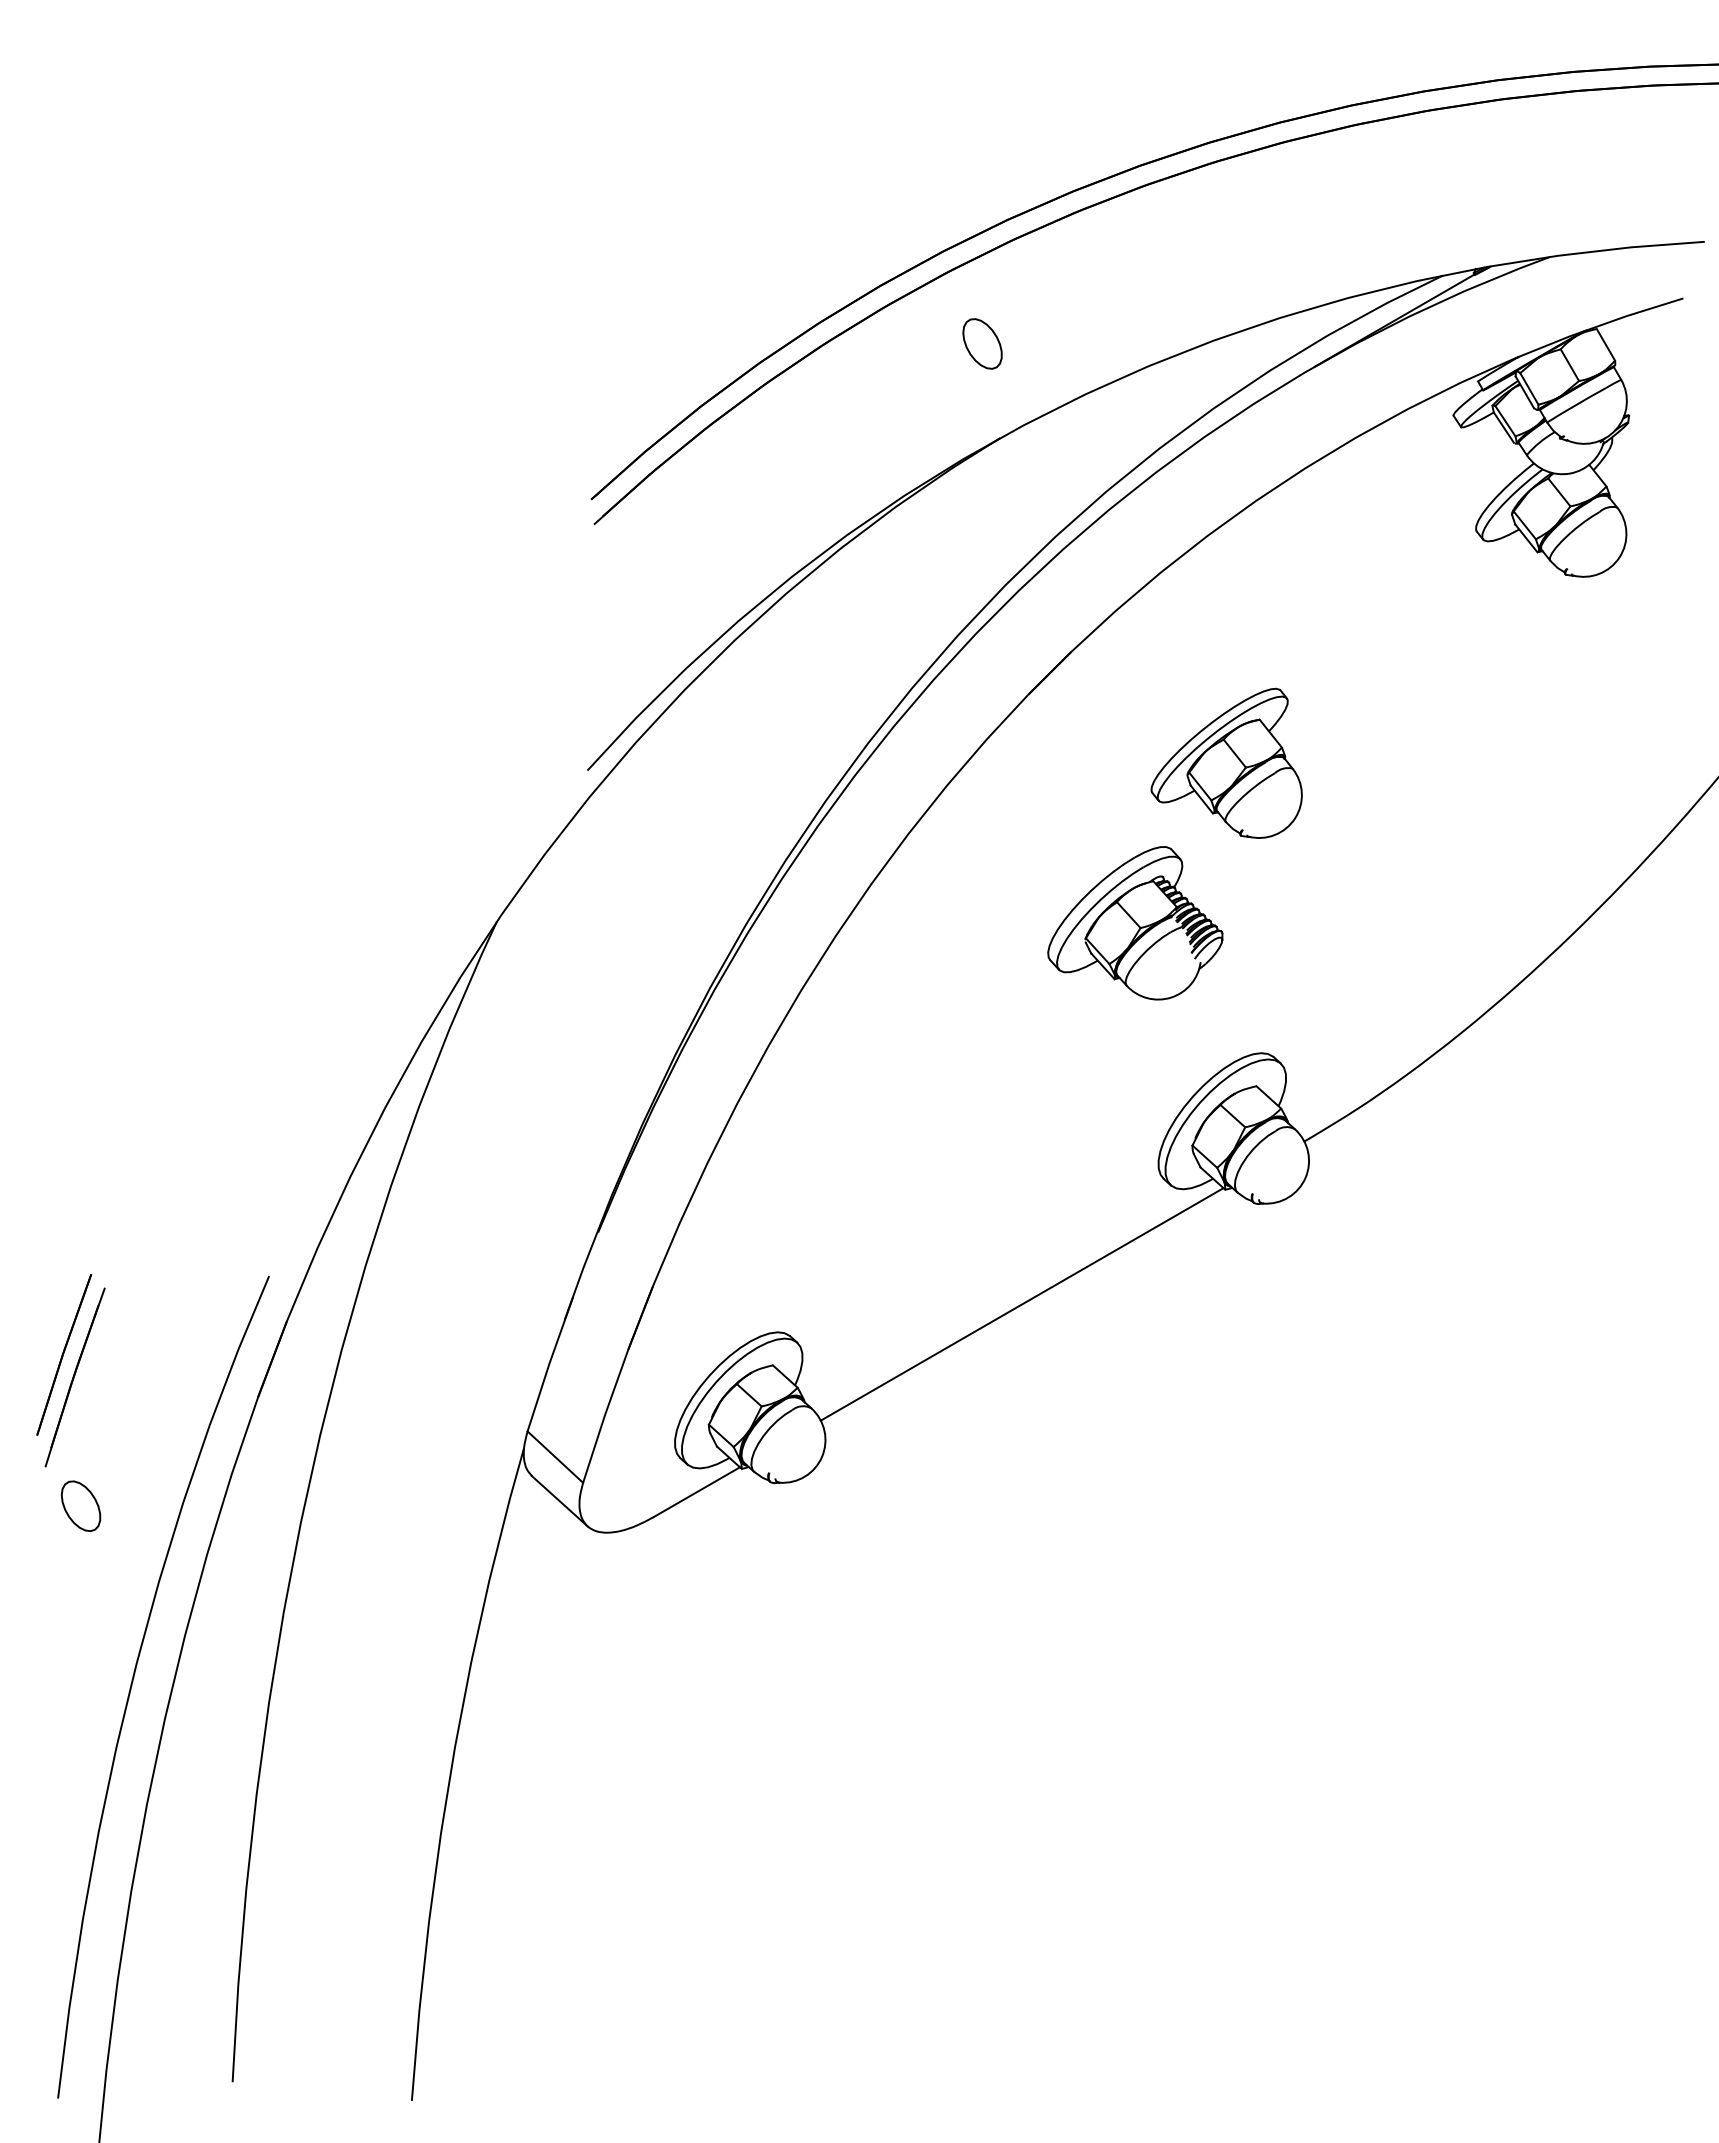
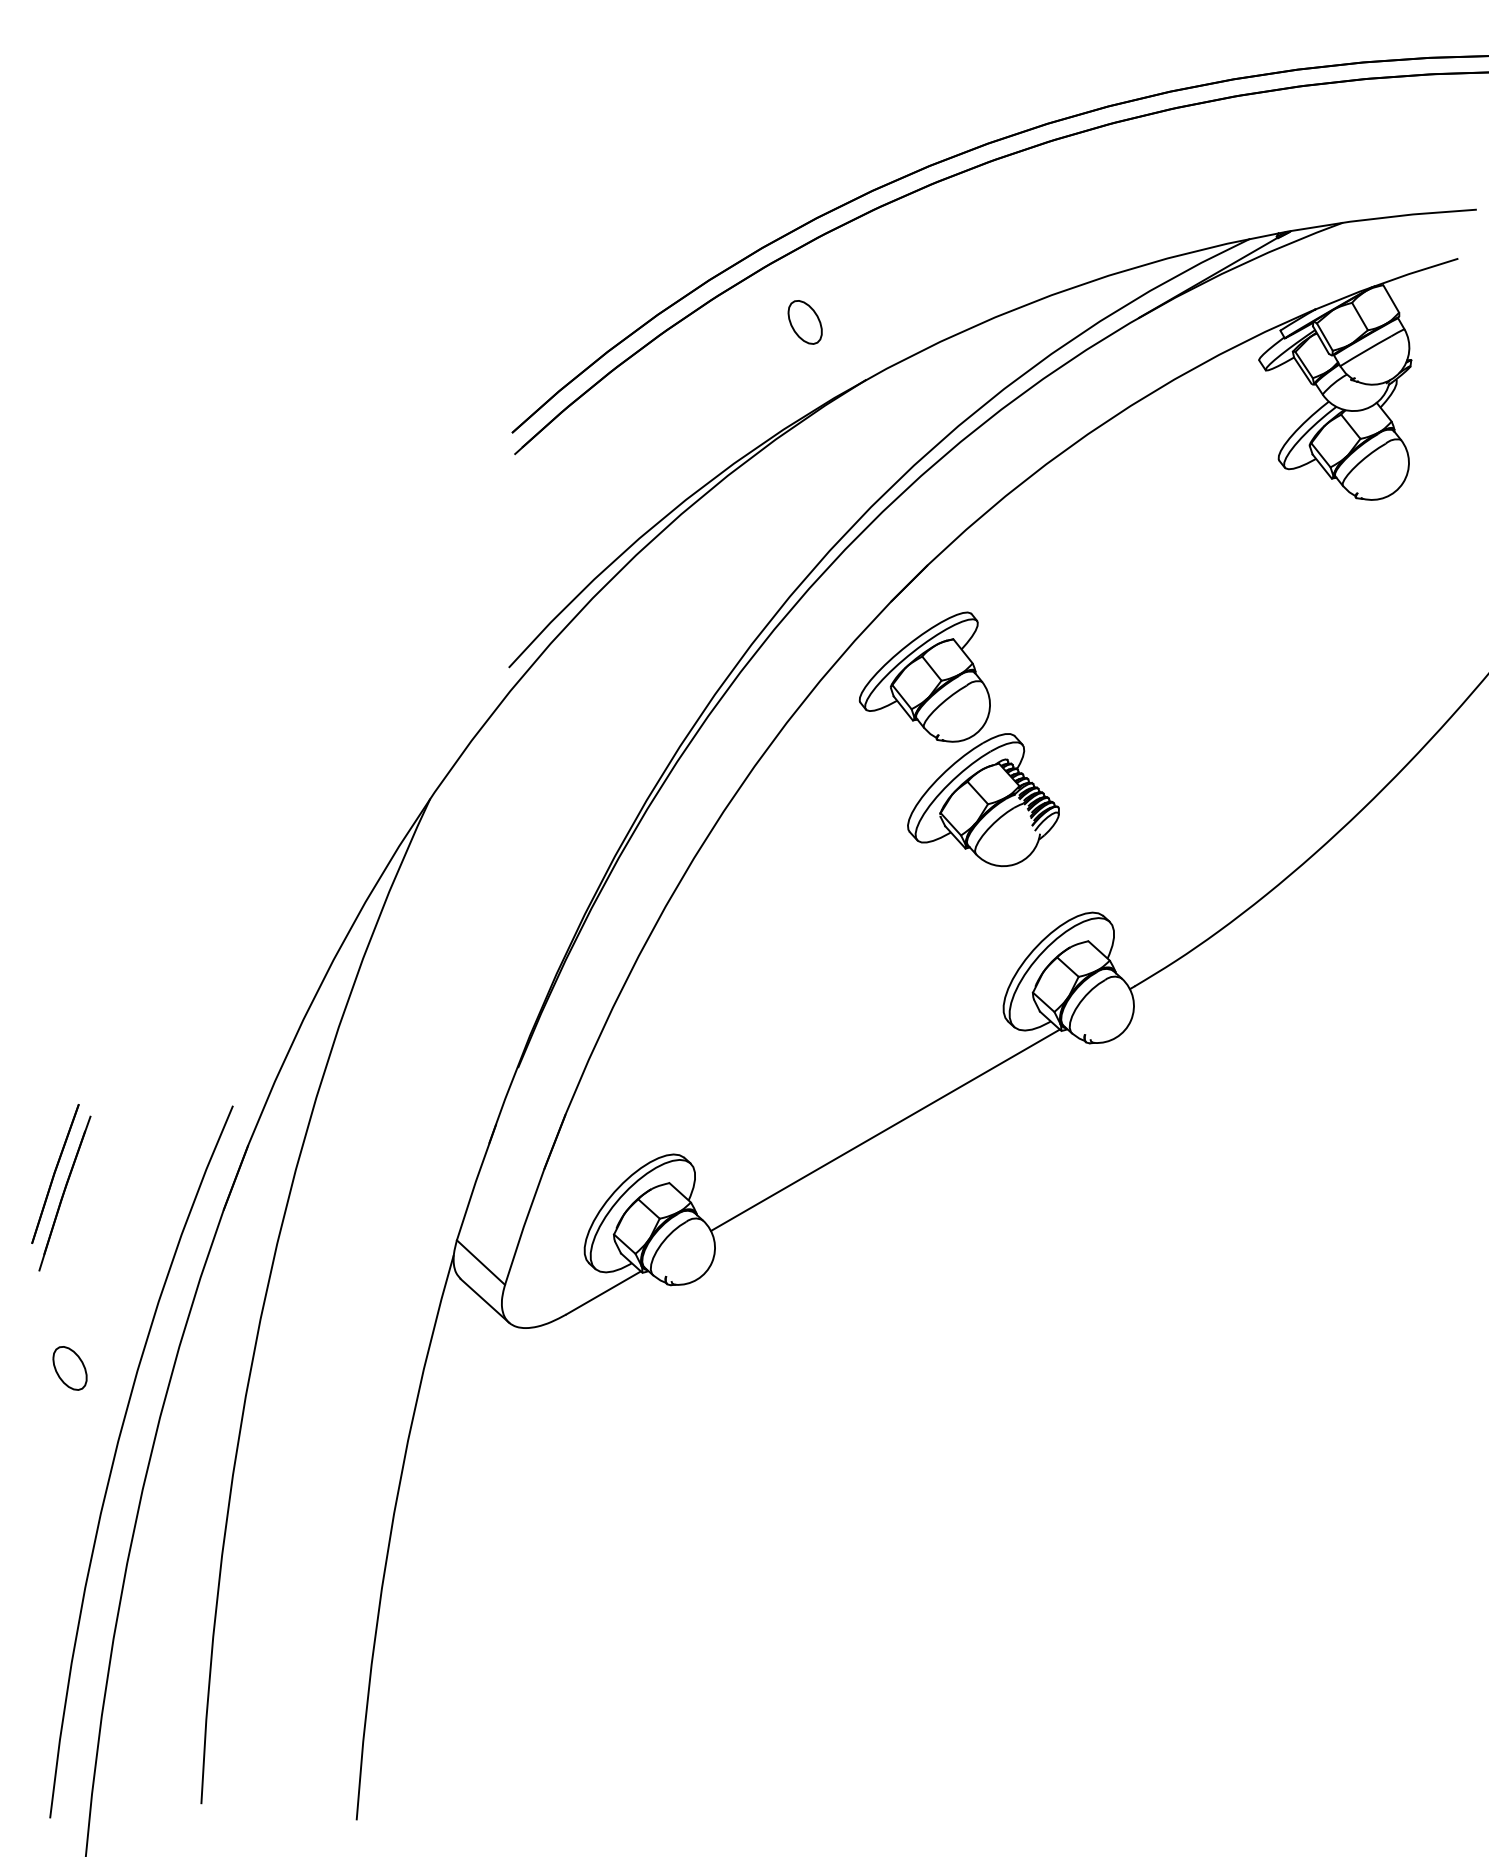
part: (982, 343) -> (805, 322), moved
part: (1226, 762) -> (924, 676), moved
part: (80, 1505) -> (69, 1367), moved

